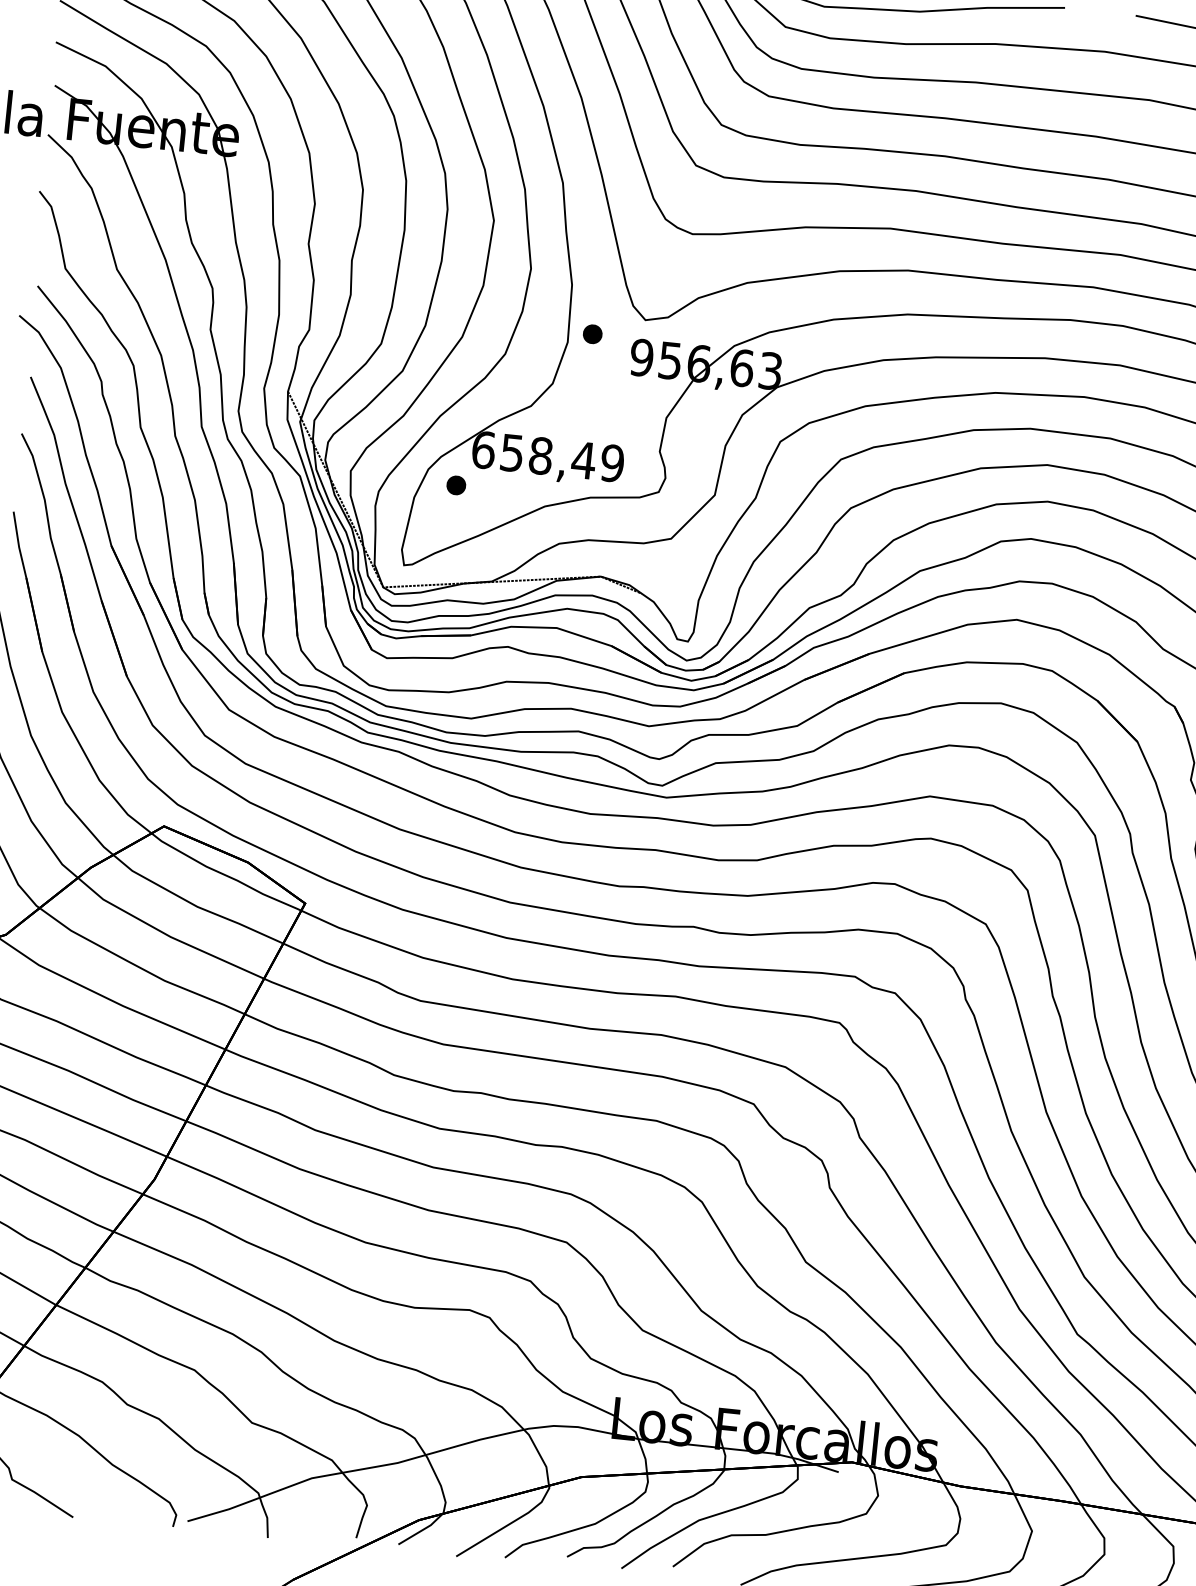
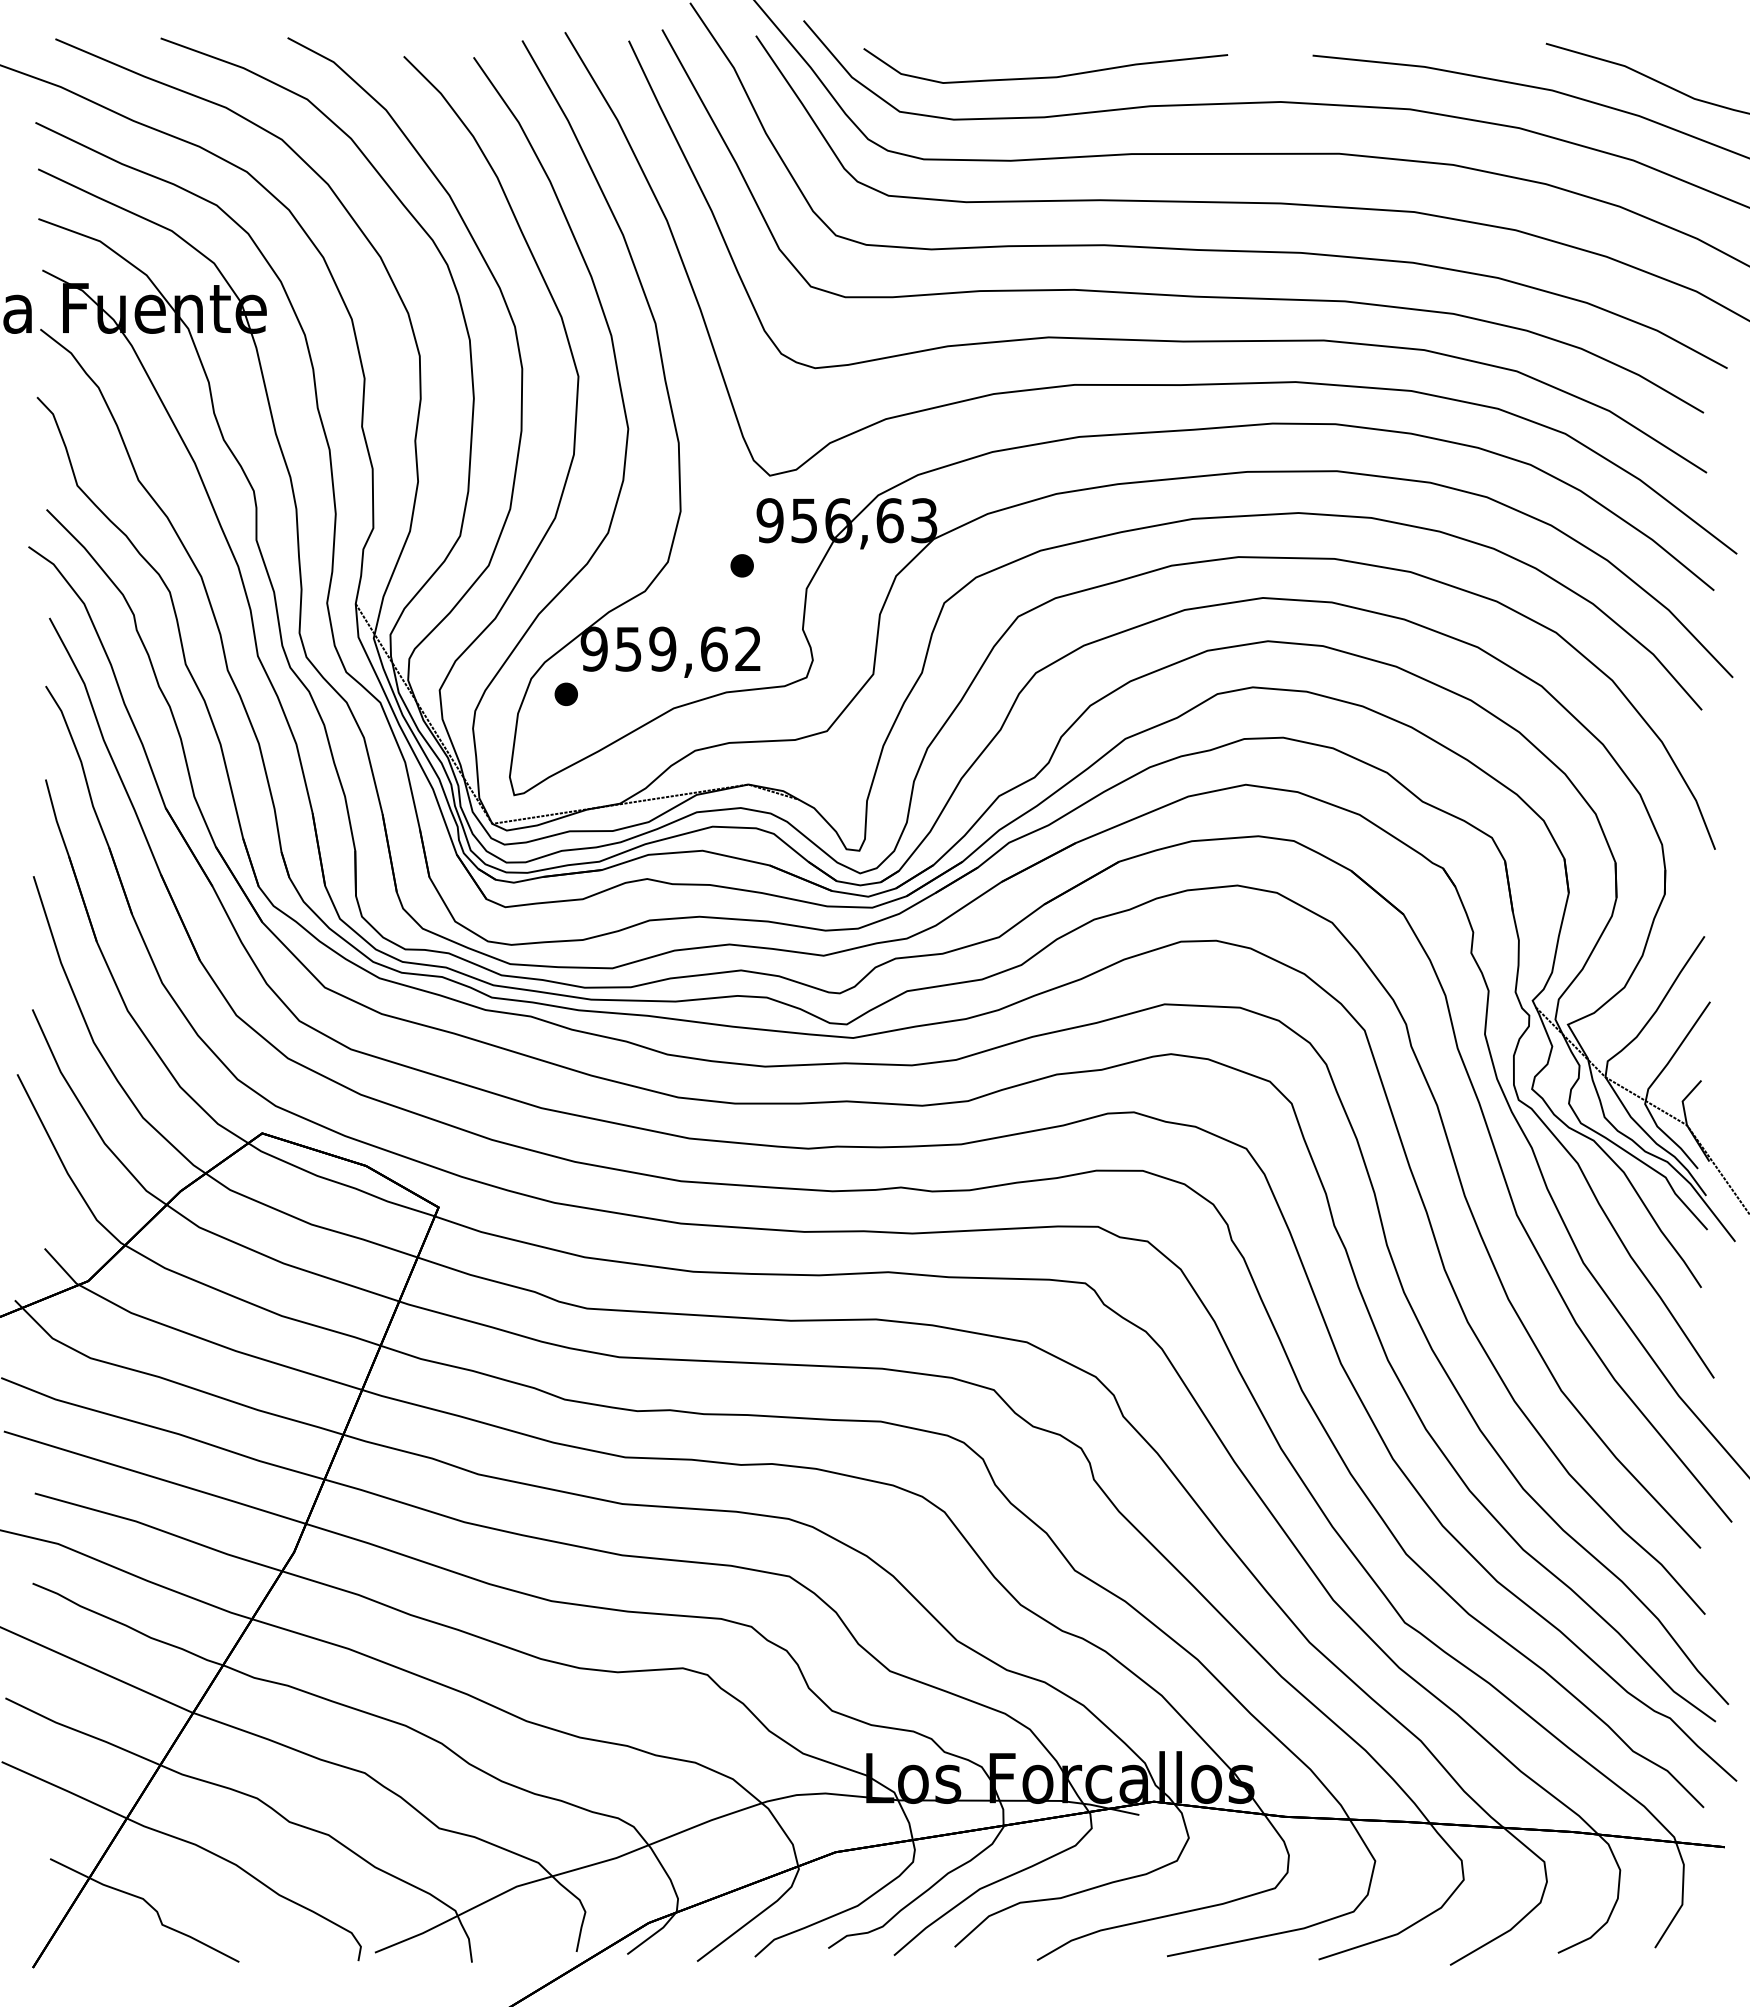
part: (592, 333) -> (741, 565), moved
text: (547, 456) -> (670, 648), 658,49 -> 959,62

